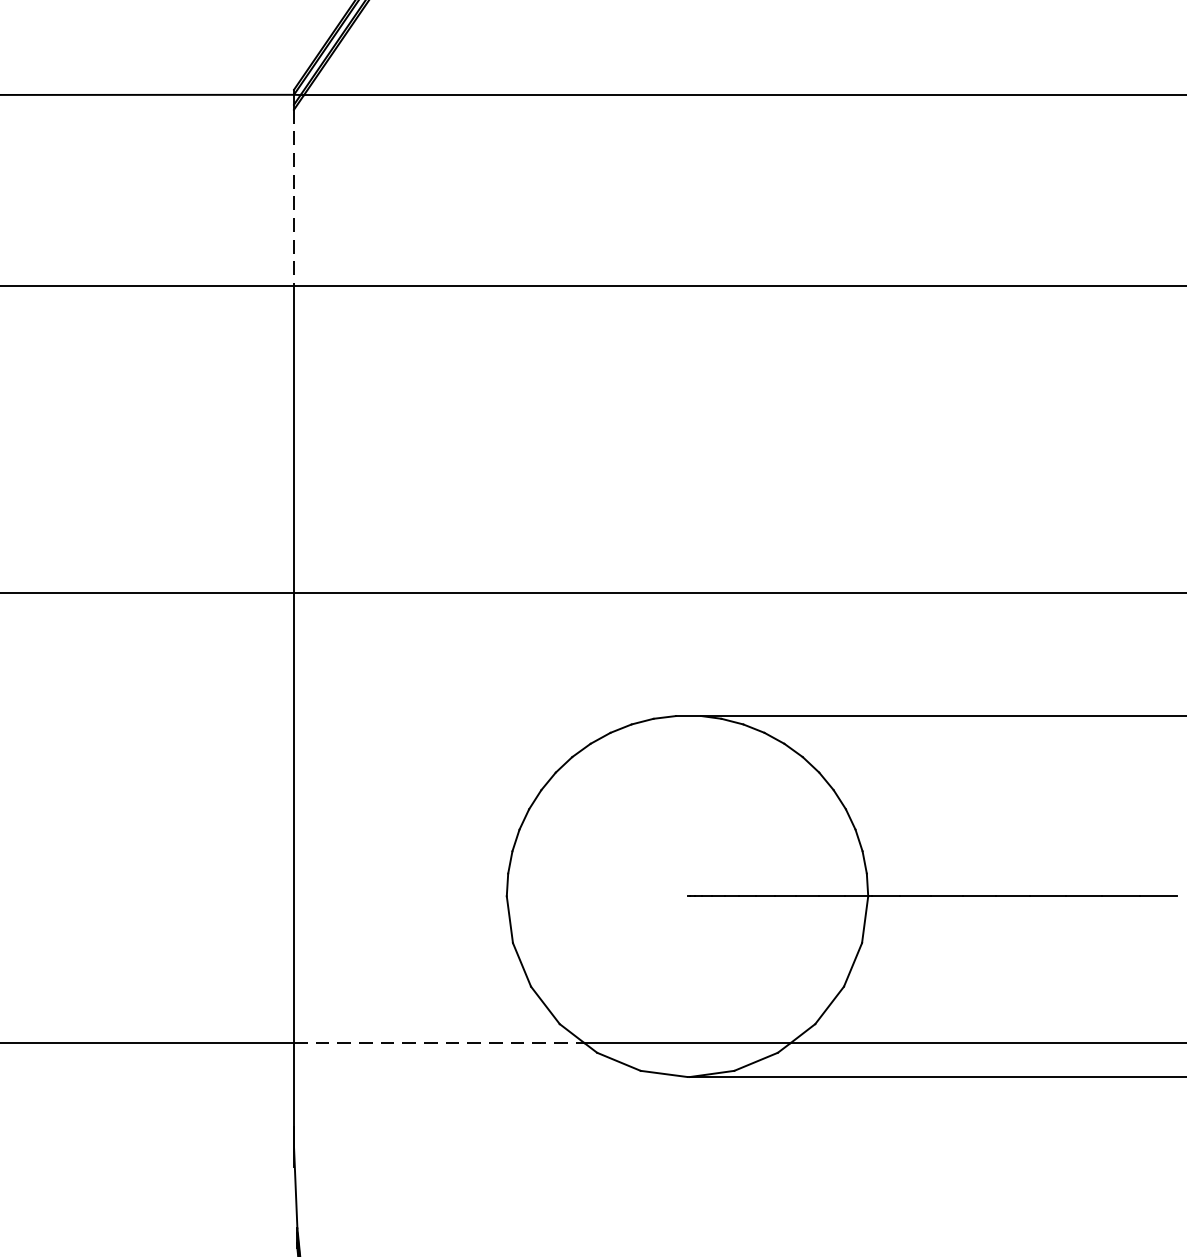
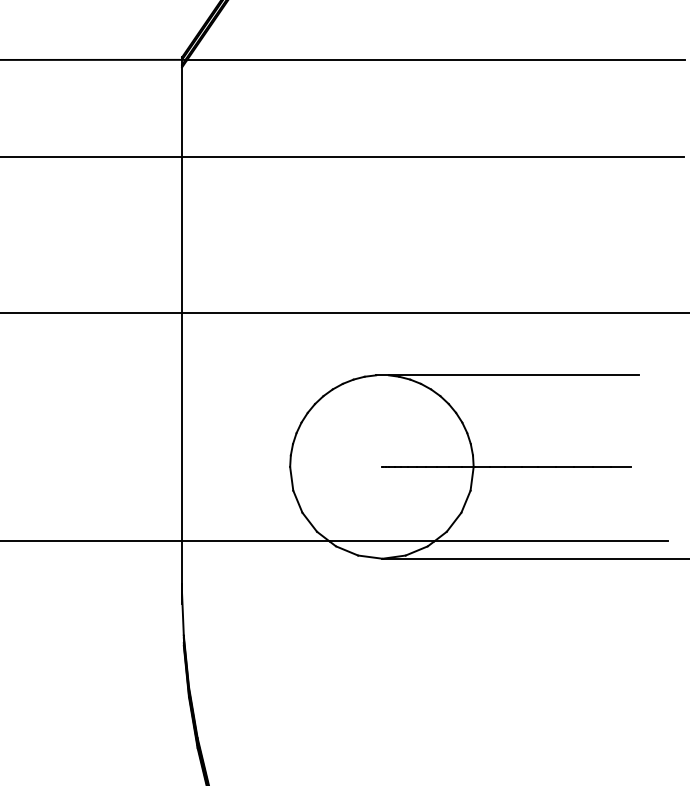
line: (294, 198) -> (182, 112), dashed -> solid
line: (438, 1043) -> (255, 541), dashed -> solid

